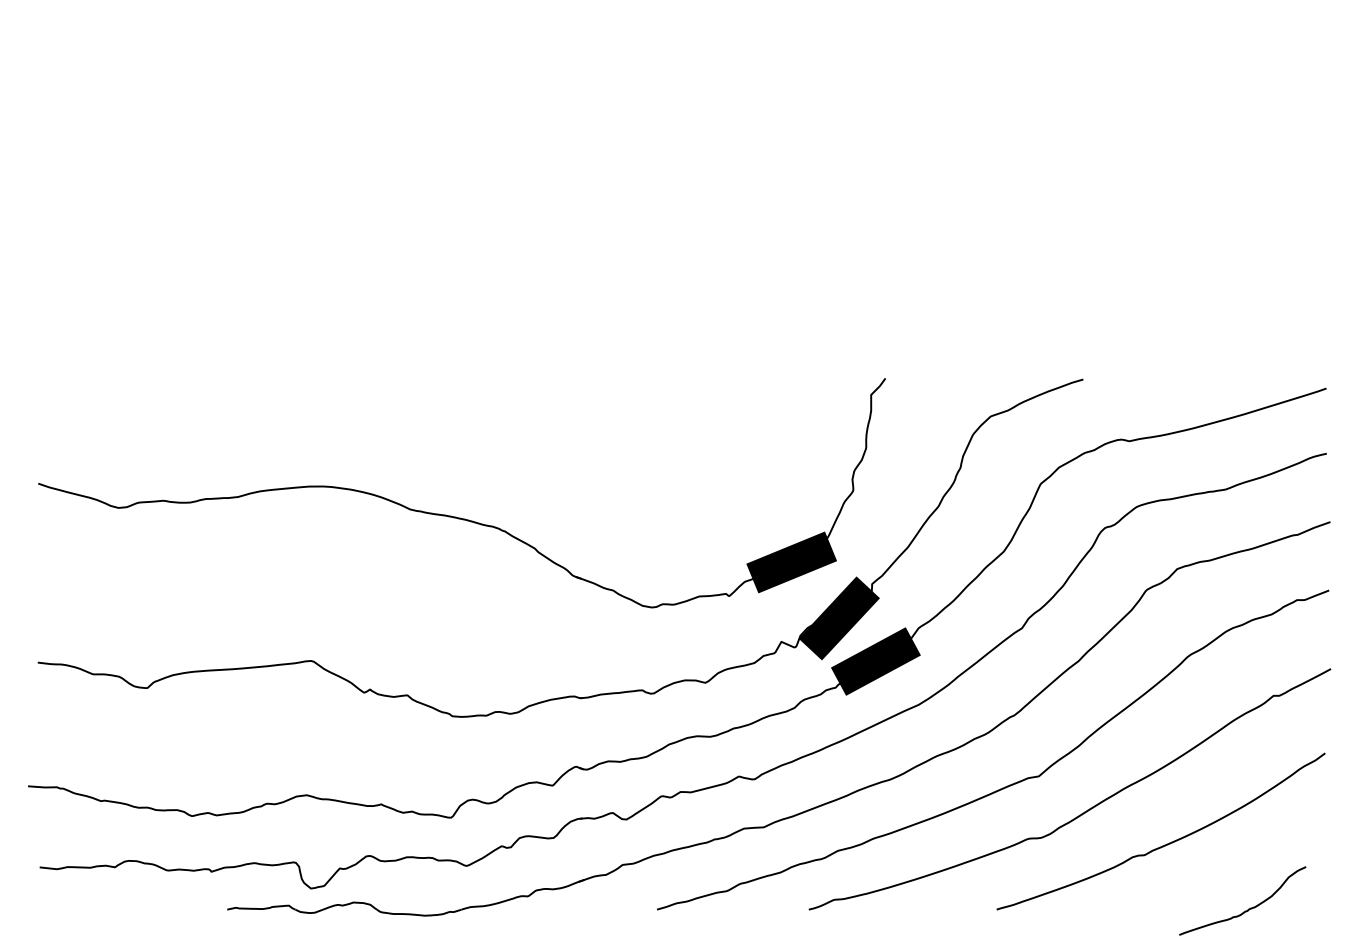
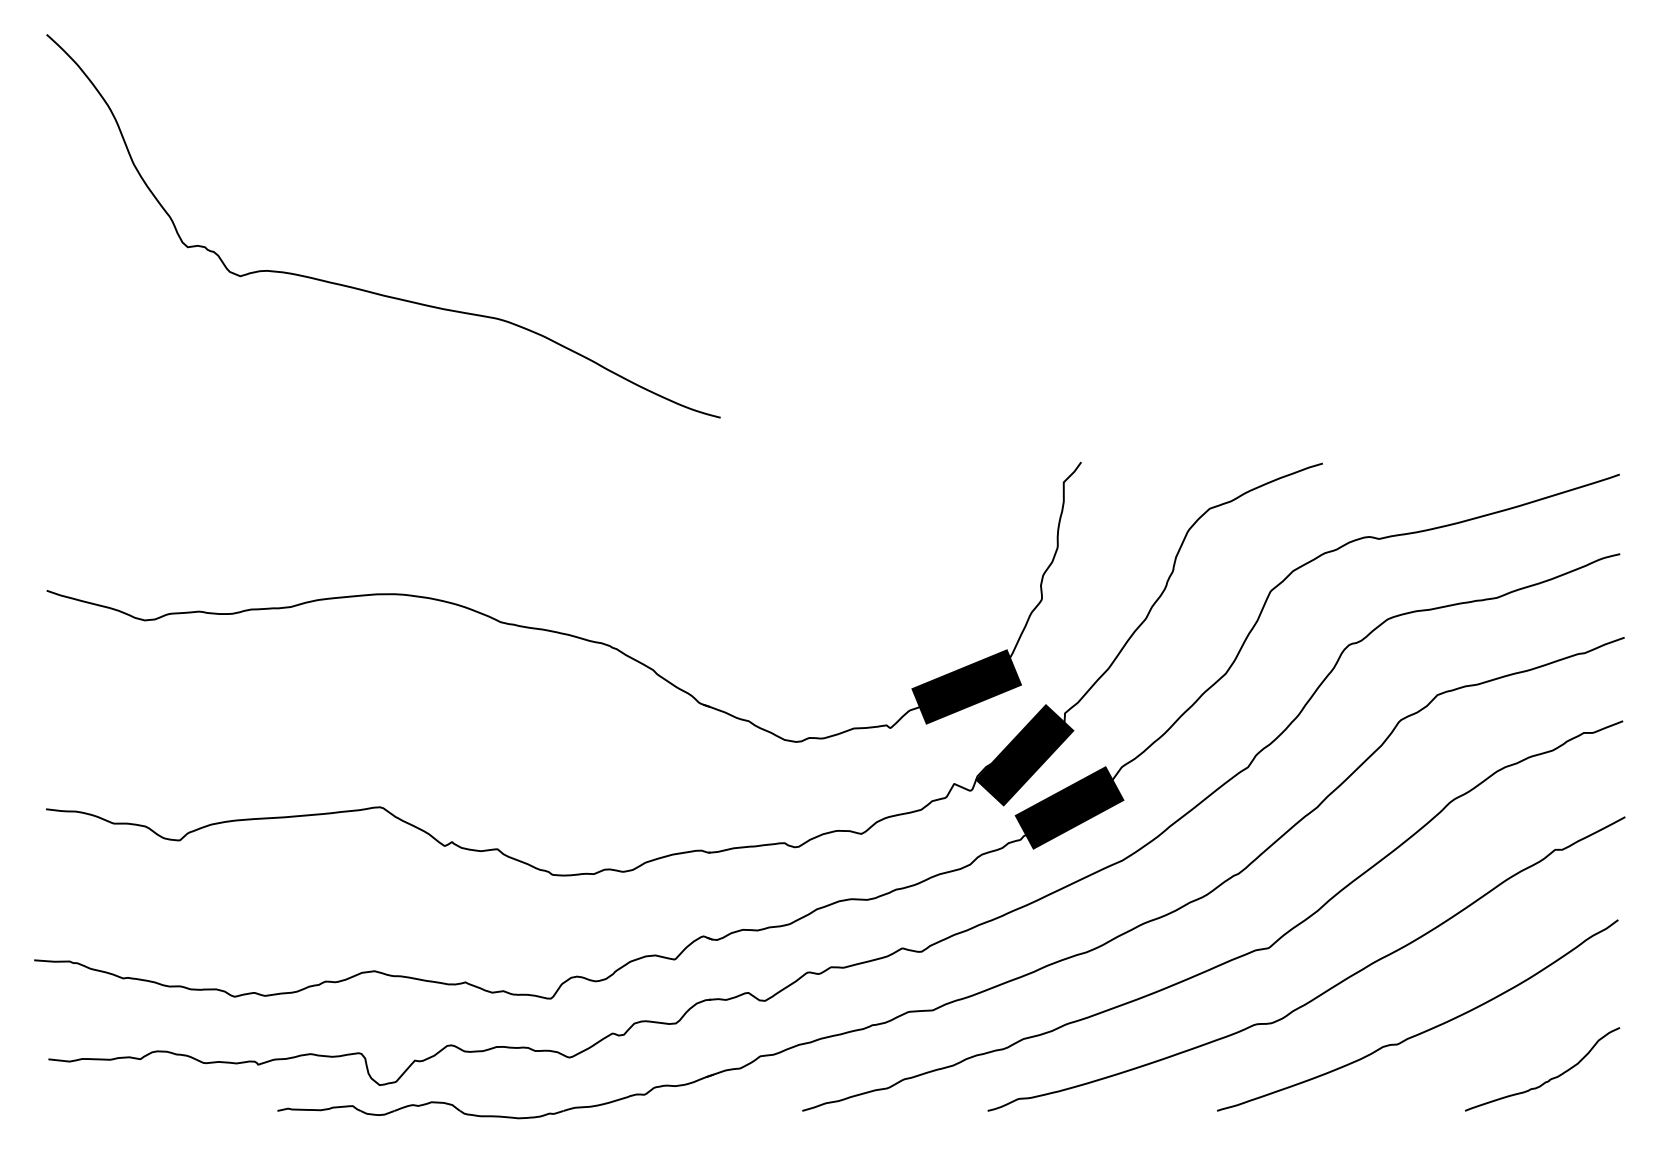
curve: (301, 237) -> (368, 290), added
curve: (1249, 908) -> (1550, 1078), moved

